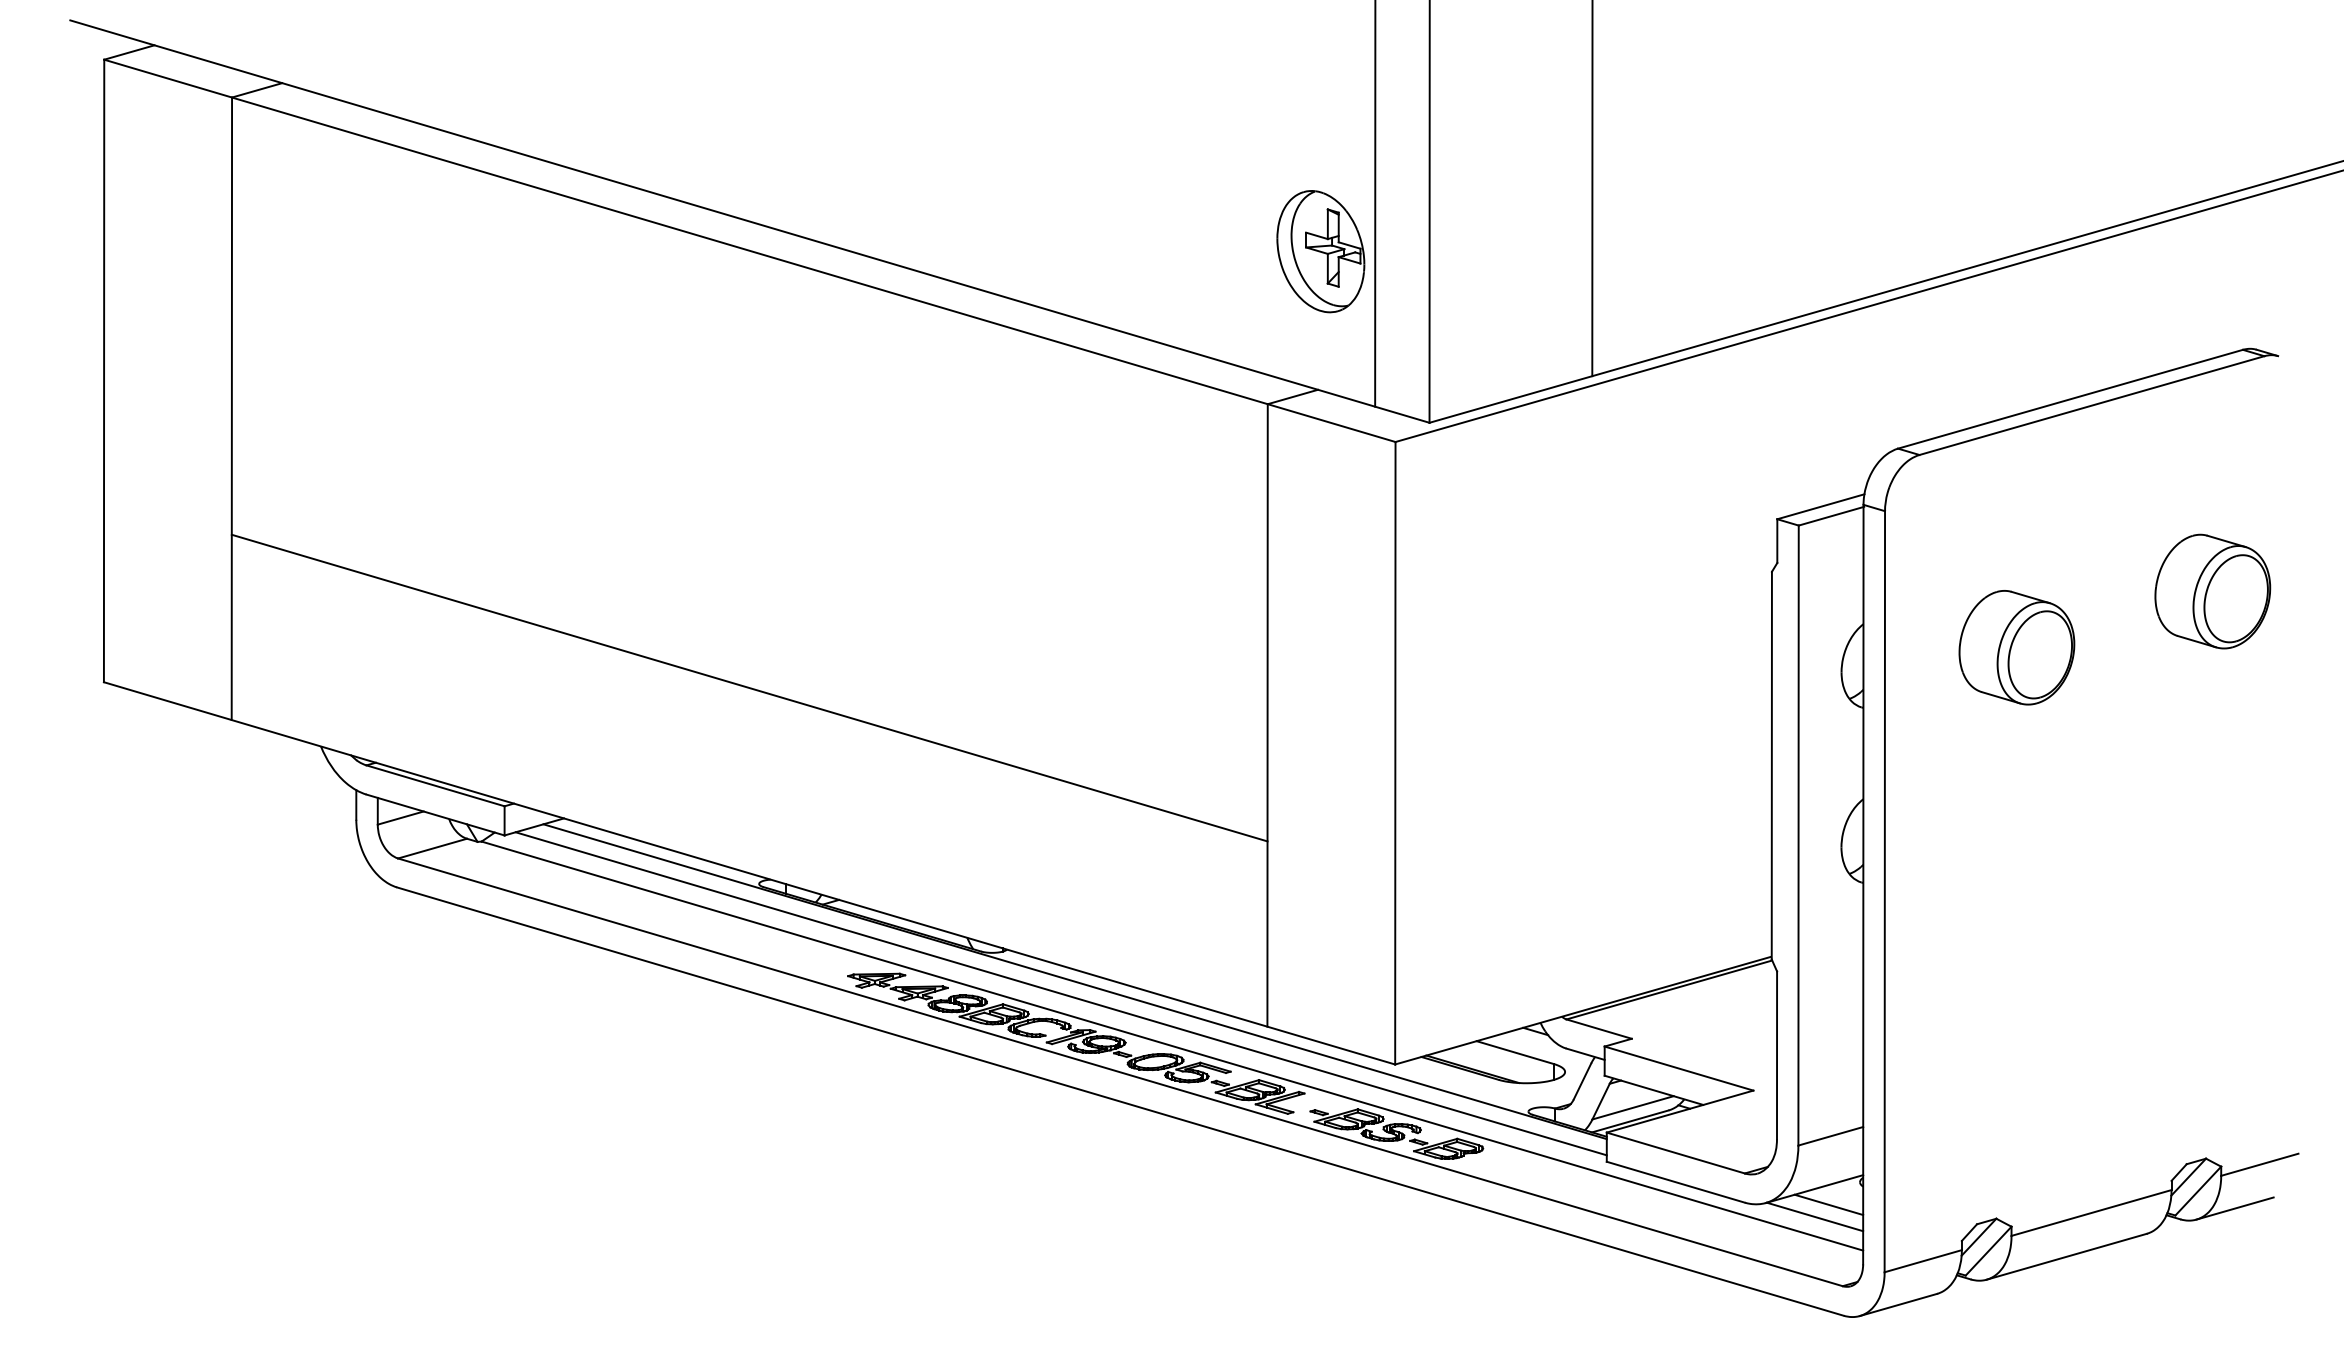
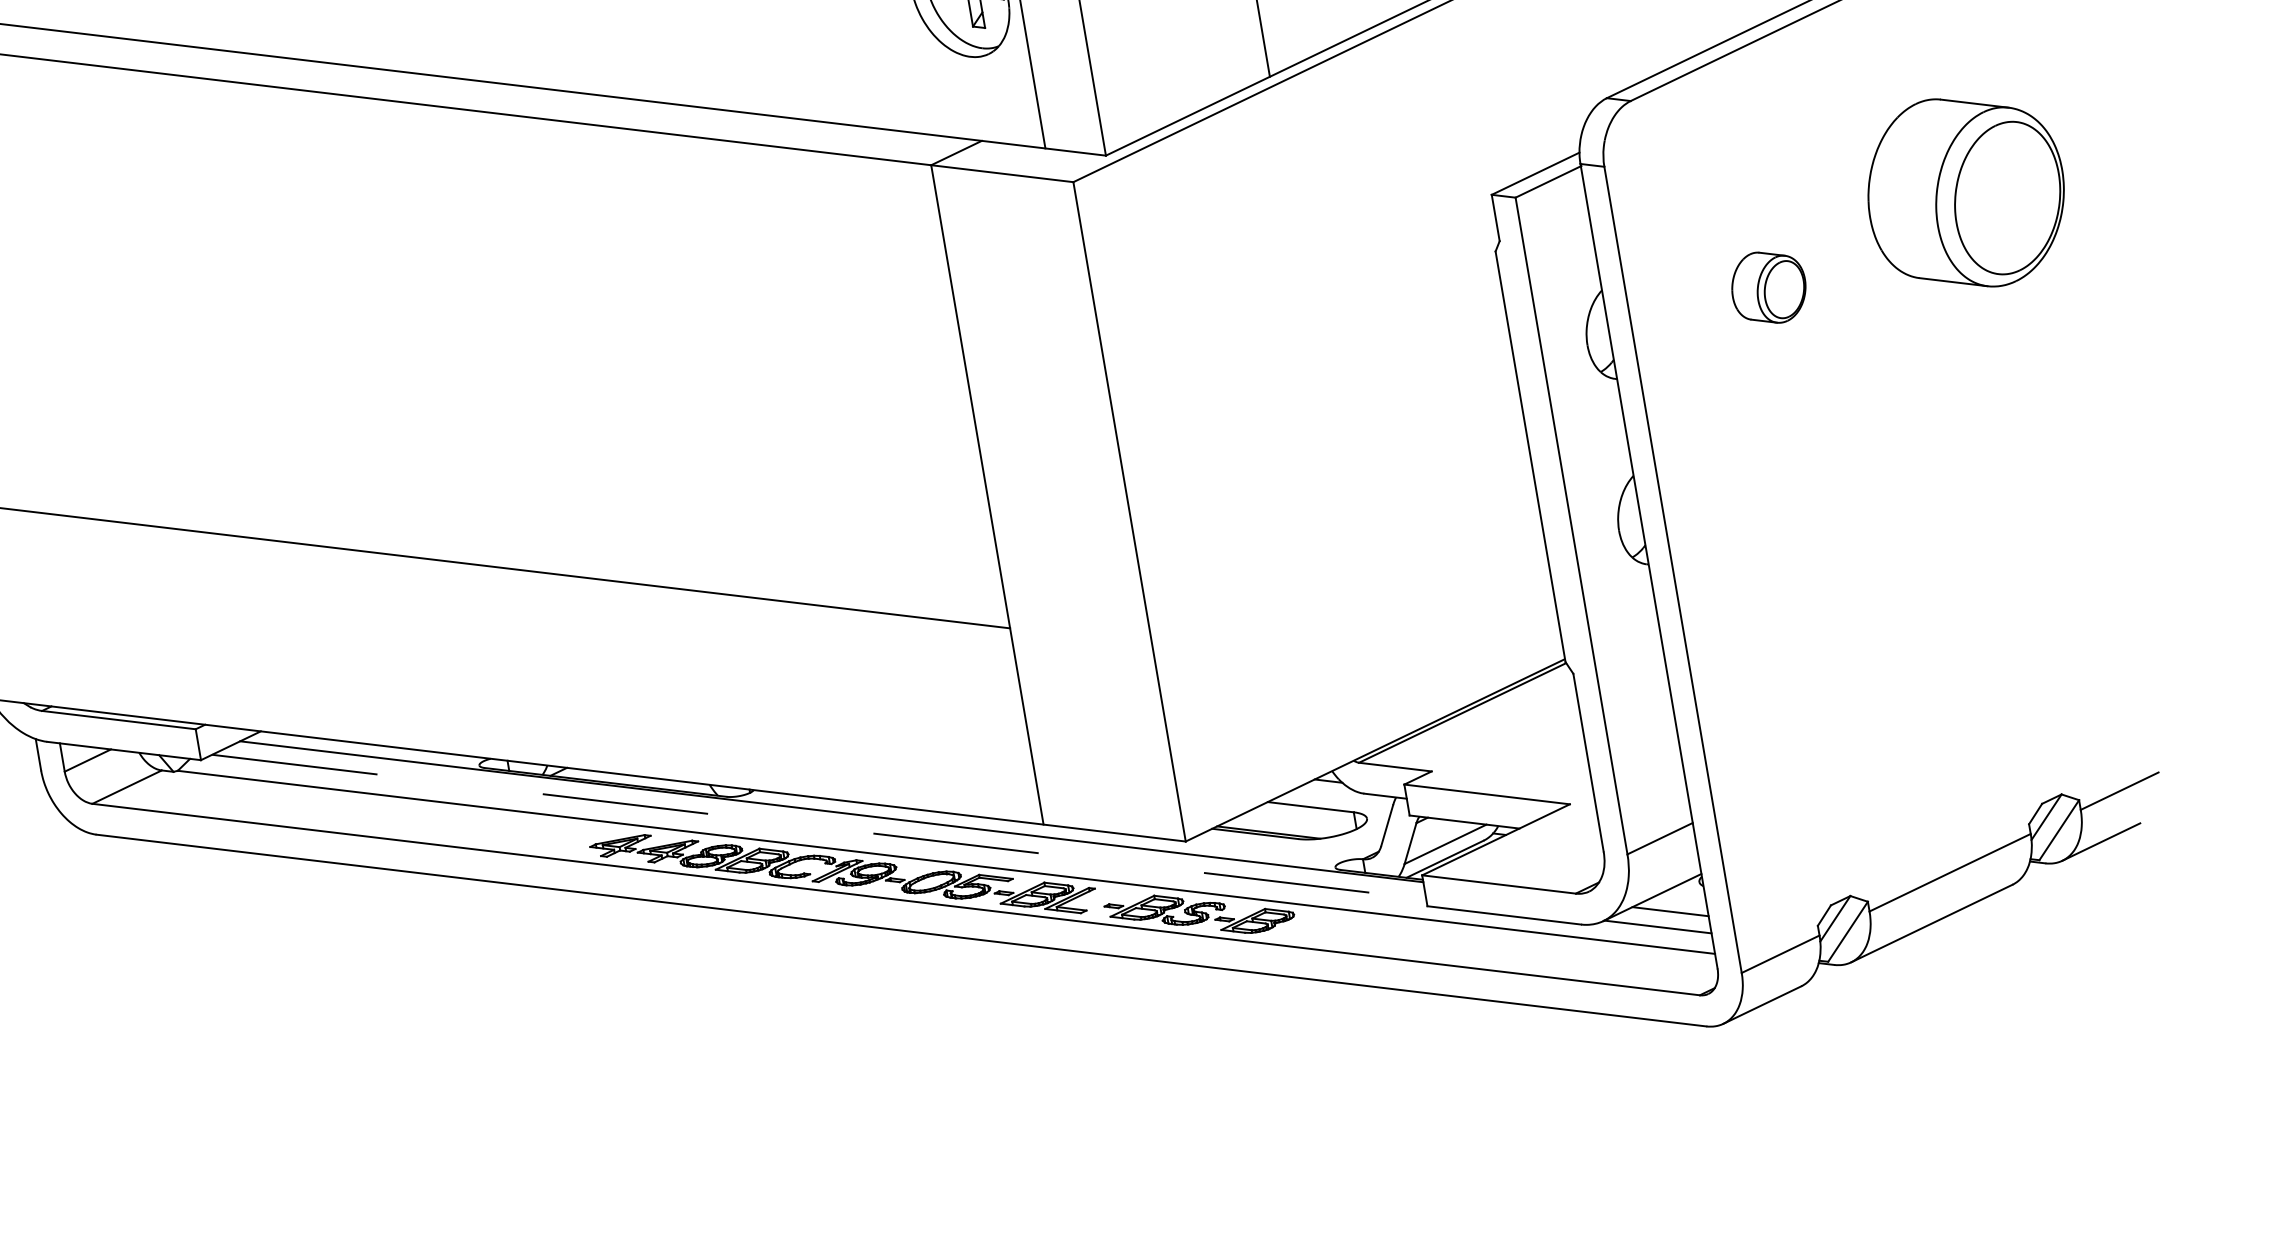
part: (2212, 591) -> (1965, 192), size x1.6
part: (2016, 647) -> (1768, 287), size x0.6
line: (1061, 993) -> (819, 826), solid -> dashed

